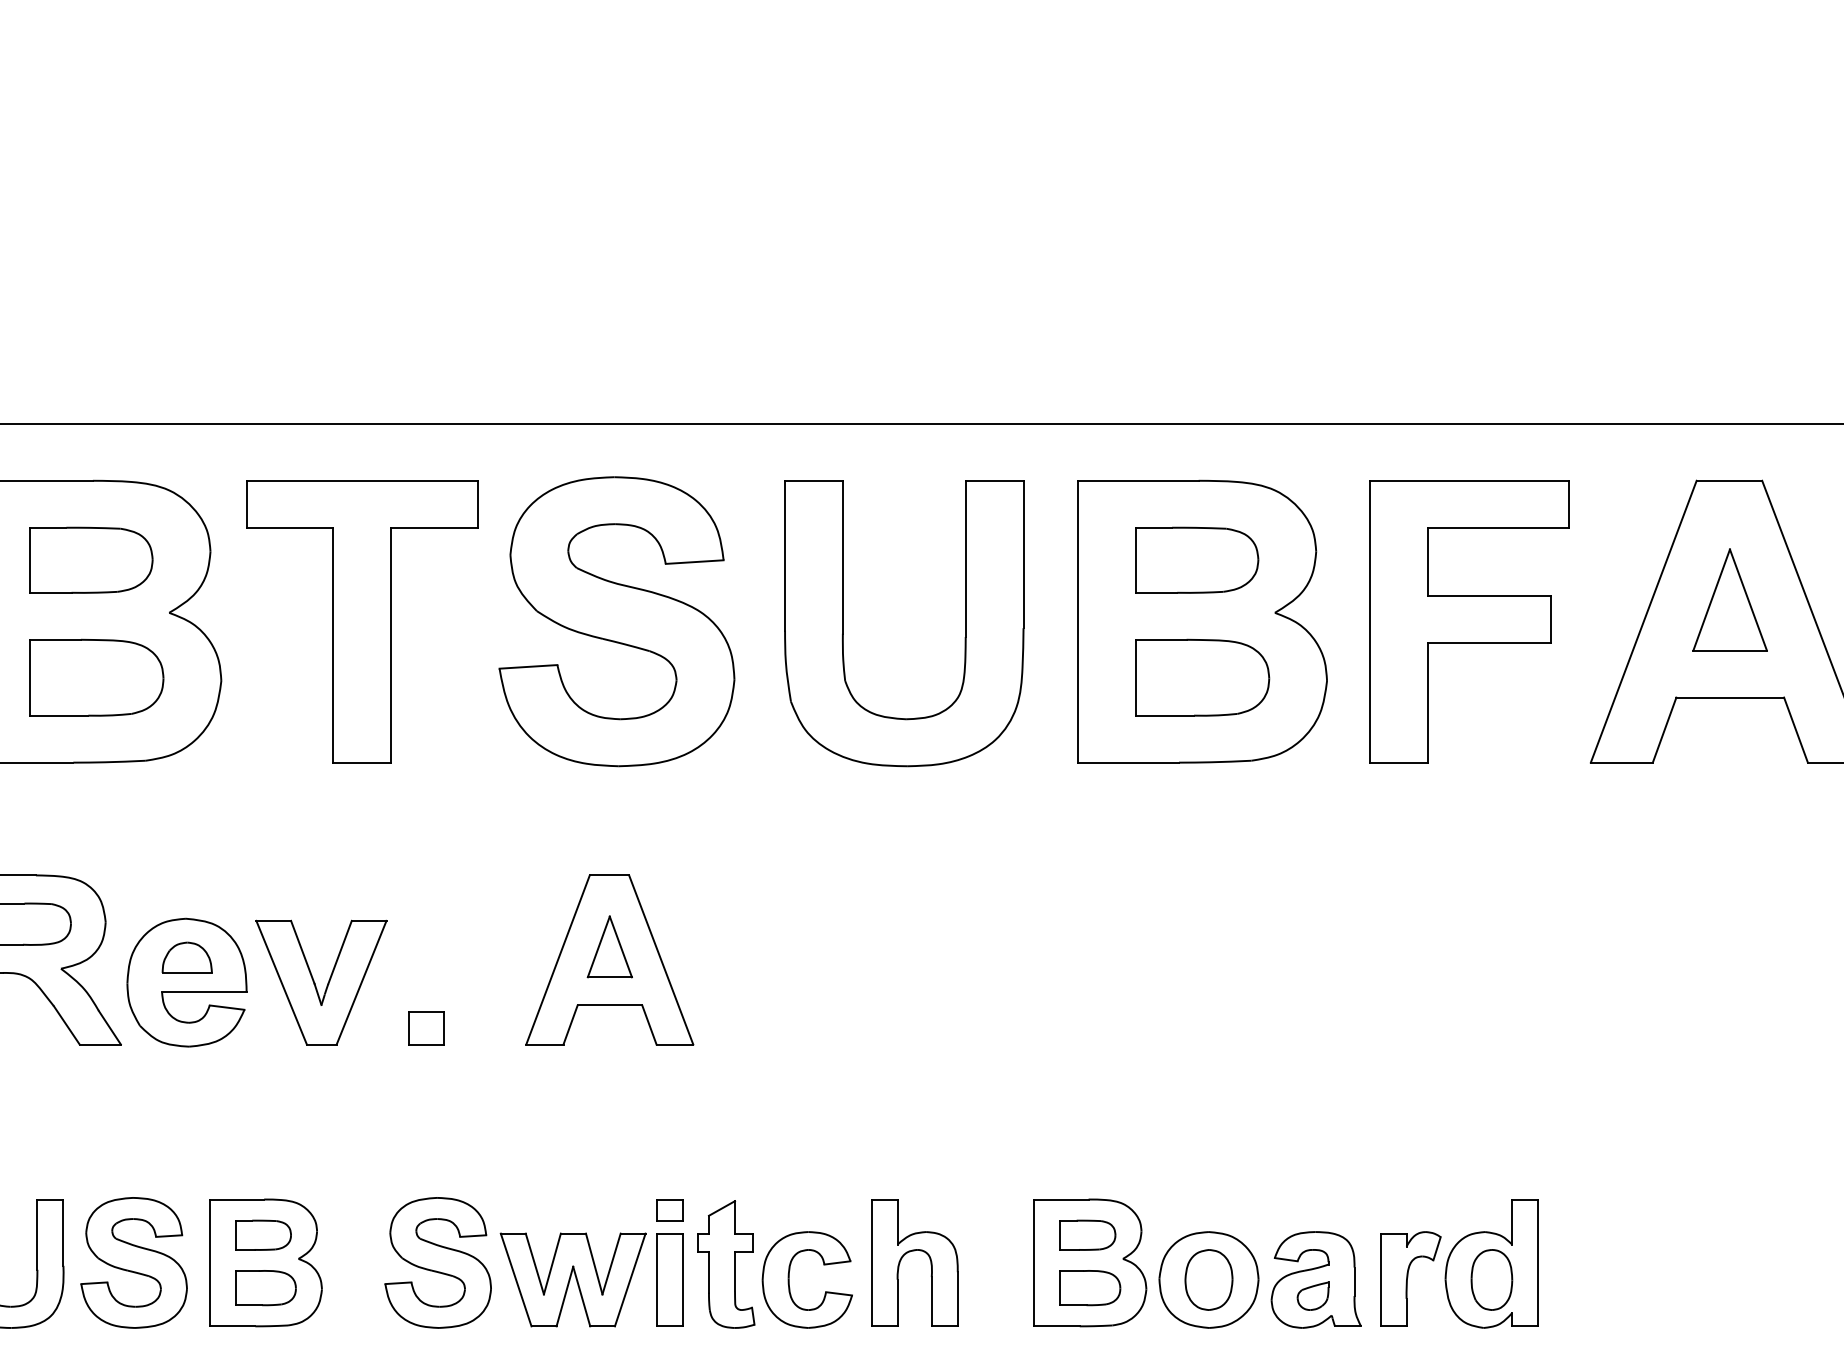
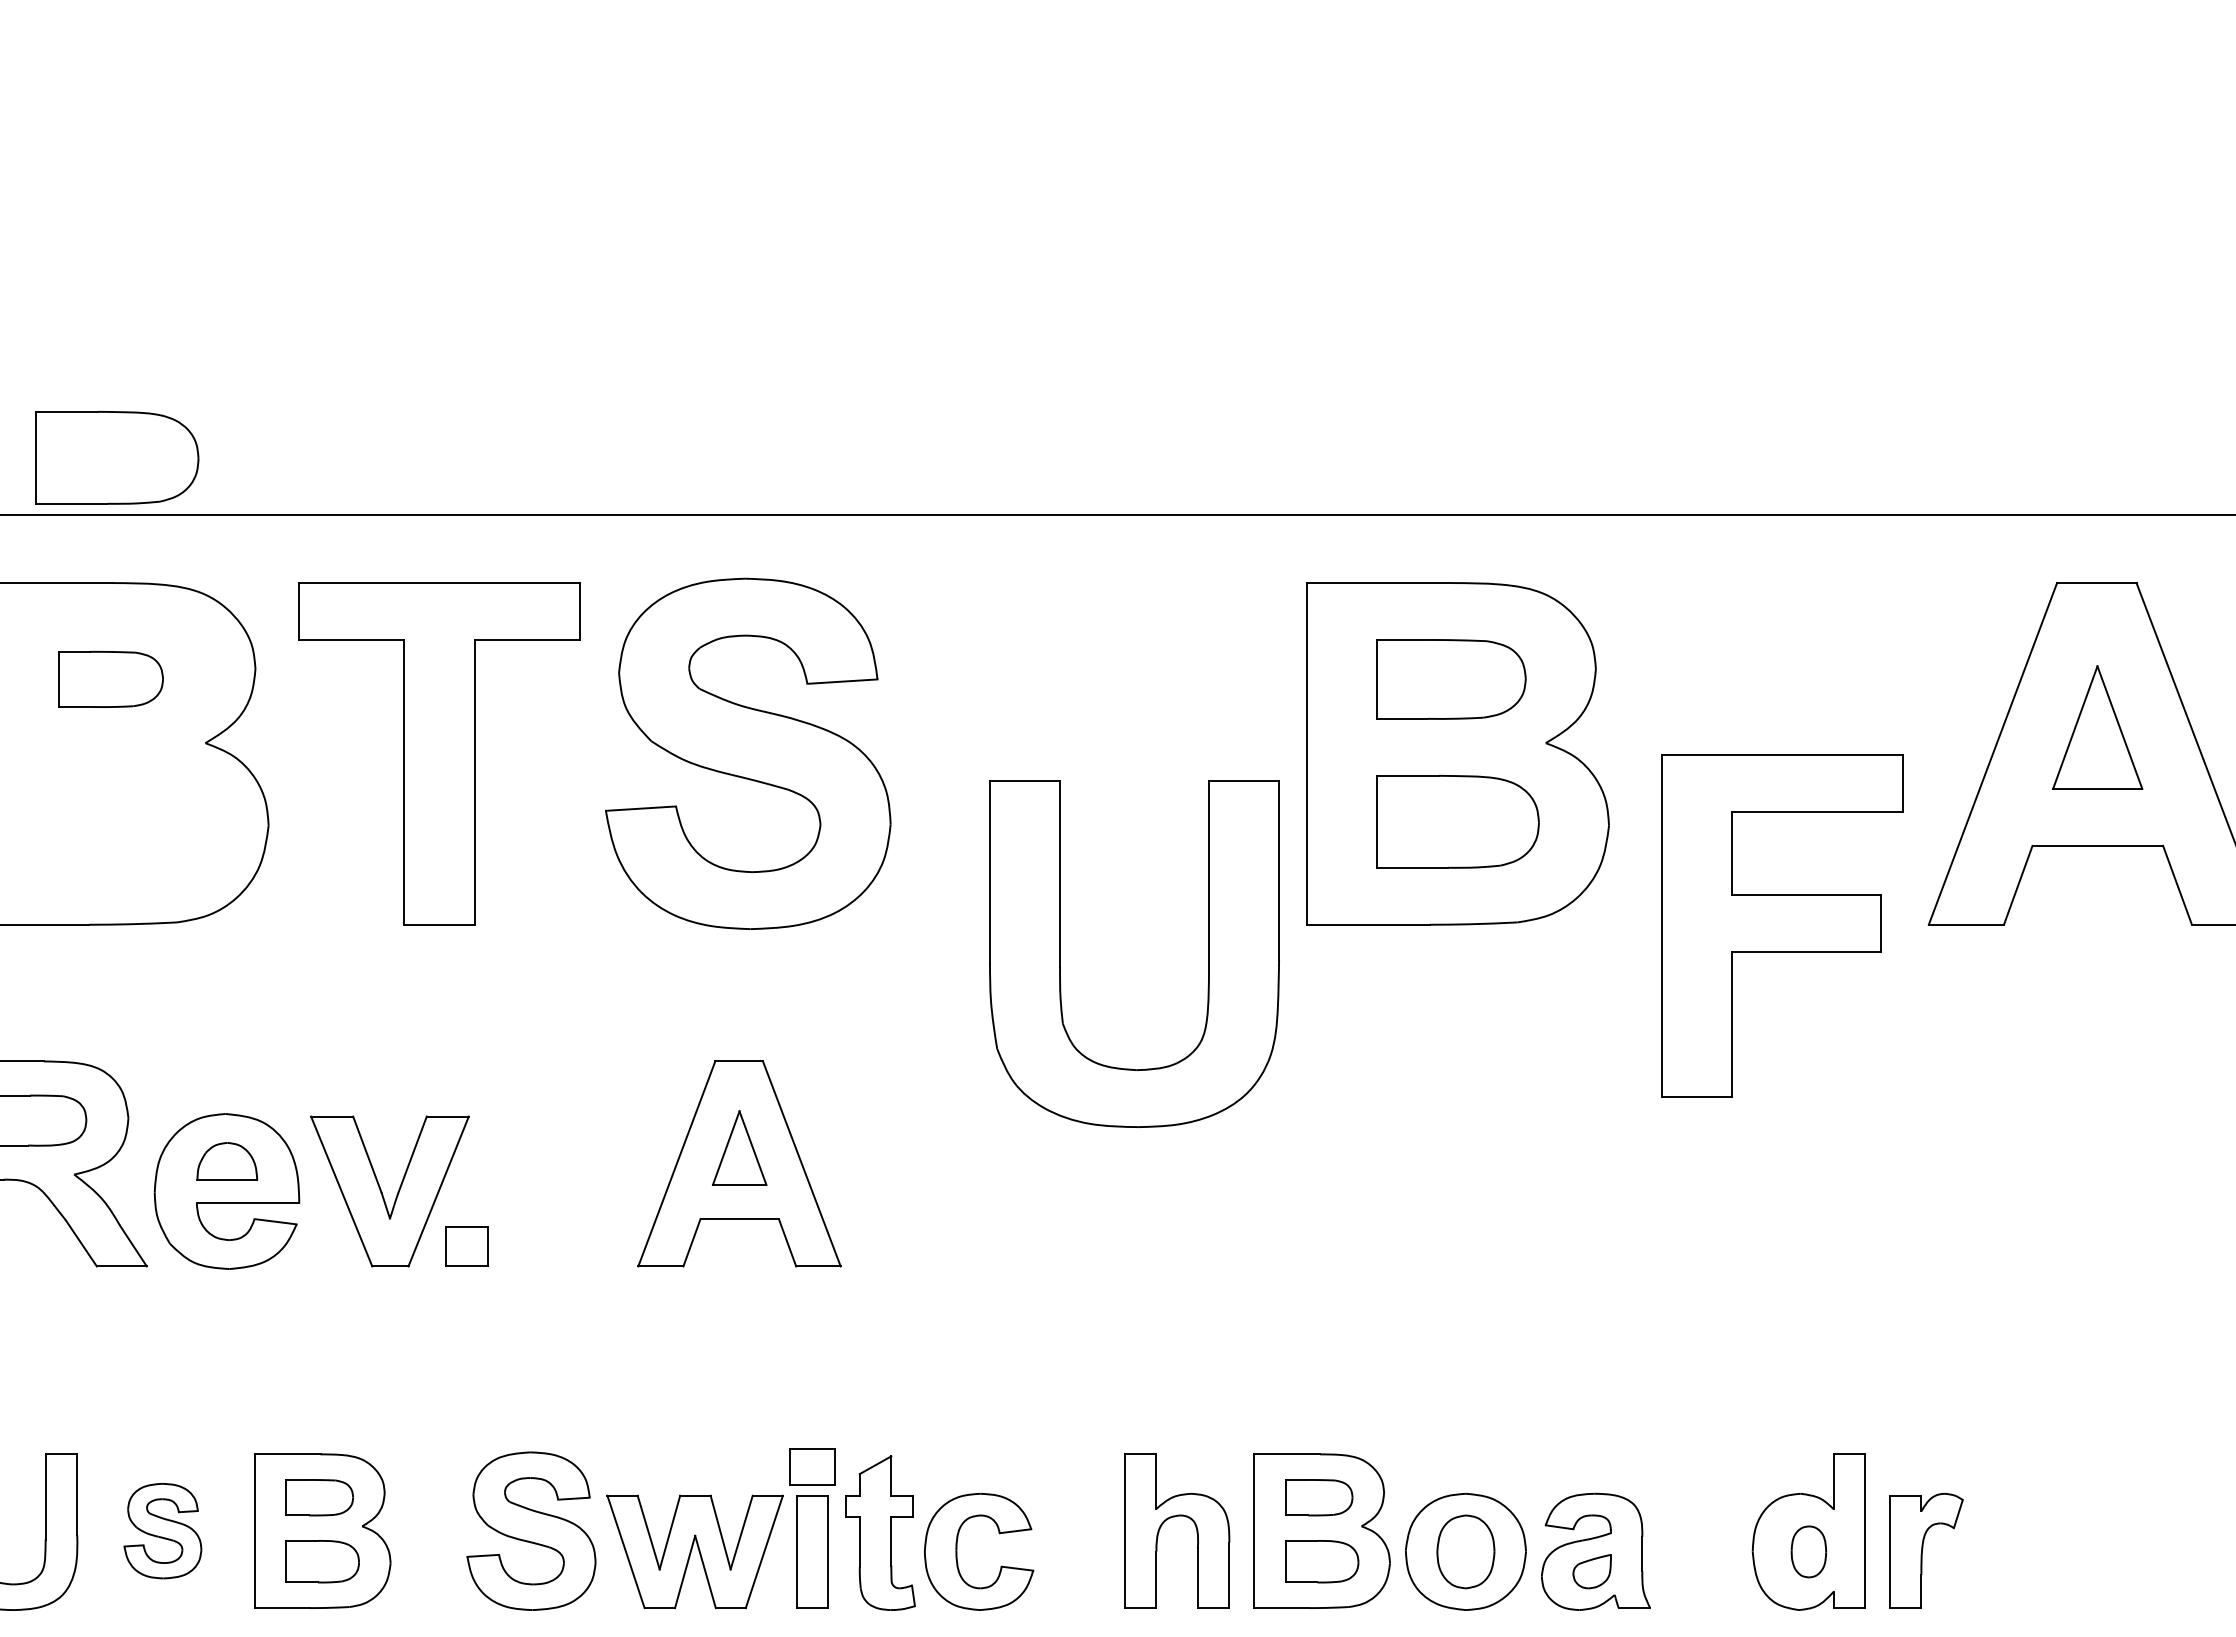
part: (90, 560) -> (110, 679), size x0.7
part: (1470, 621) -> (1782, 925), moved
part: (843, 623) -> (1060, 953), moved
part: (96, 677) -> (117, 457), moved
part: (425, 1028) -> (466, 1246), moved
part: (669, 1209) -> (812, 1466), size x1.4
part: (913, 1251) -> (1175, 1517), moved
part: (133, 1262) -> (162, 1530), size x0.6
part: (1410, 1278) -> (1926, 1550), moved
part: (1491, 1279) -> (1808, 1551), size x0.7

